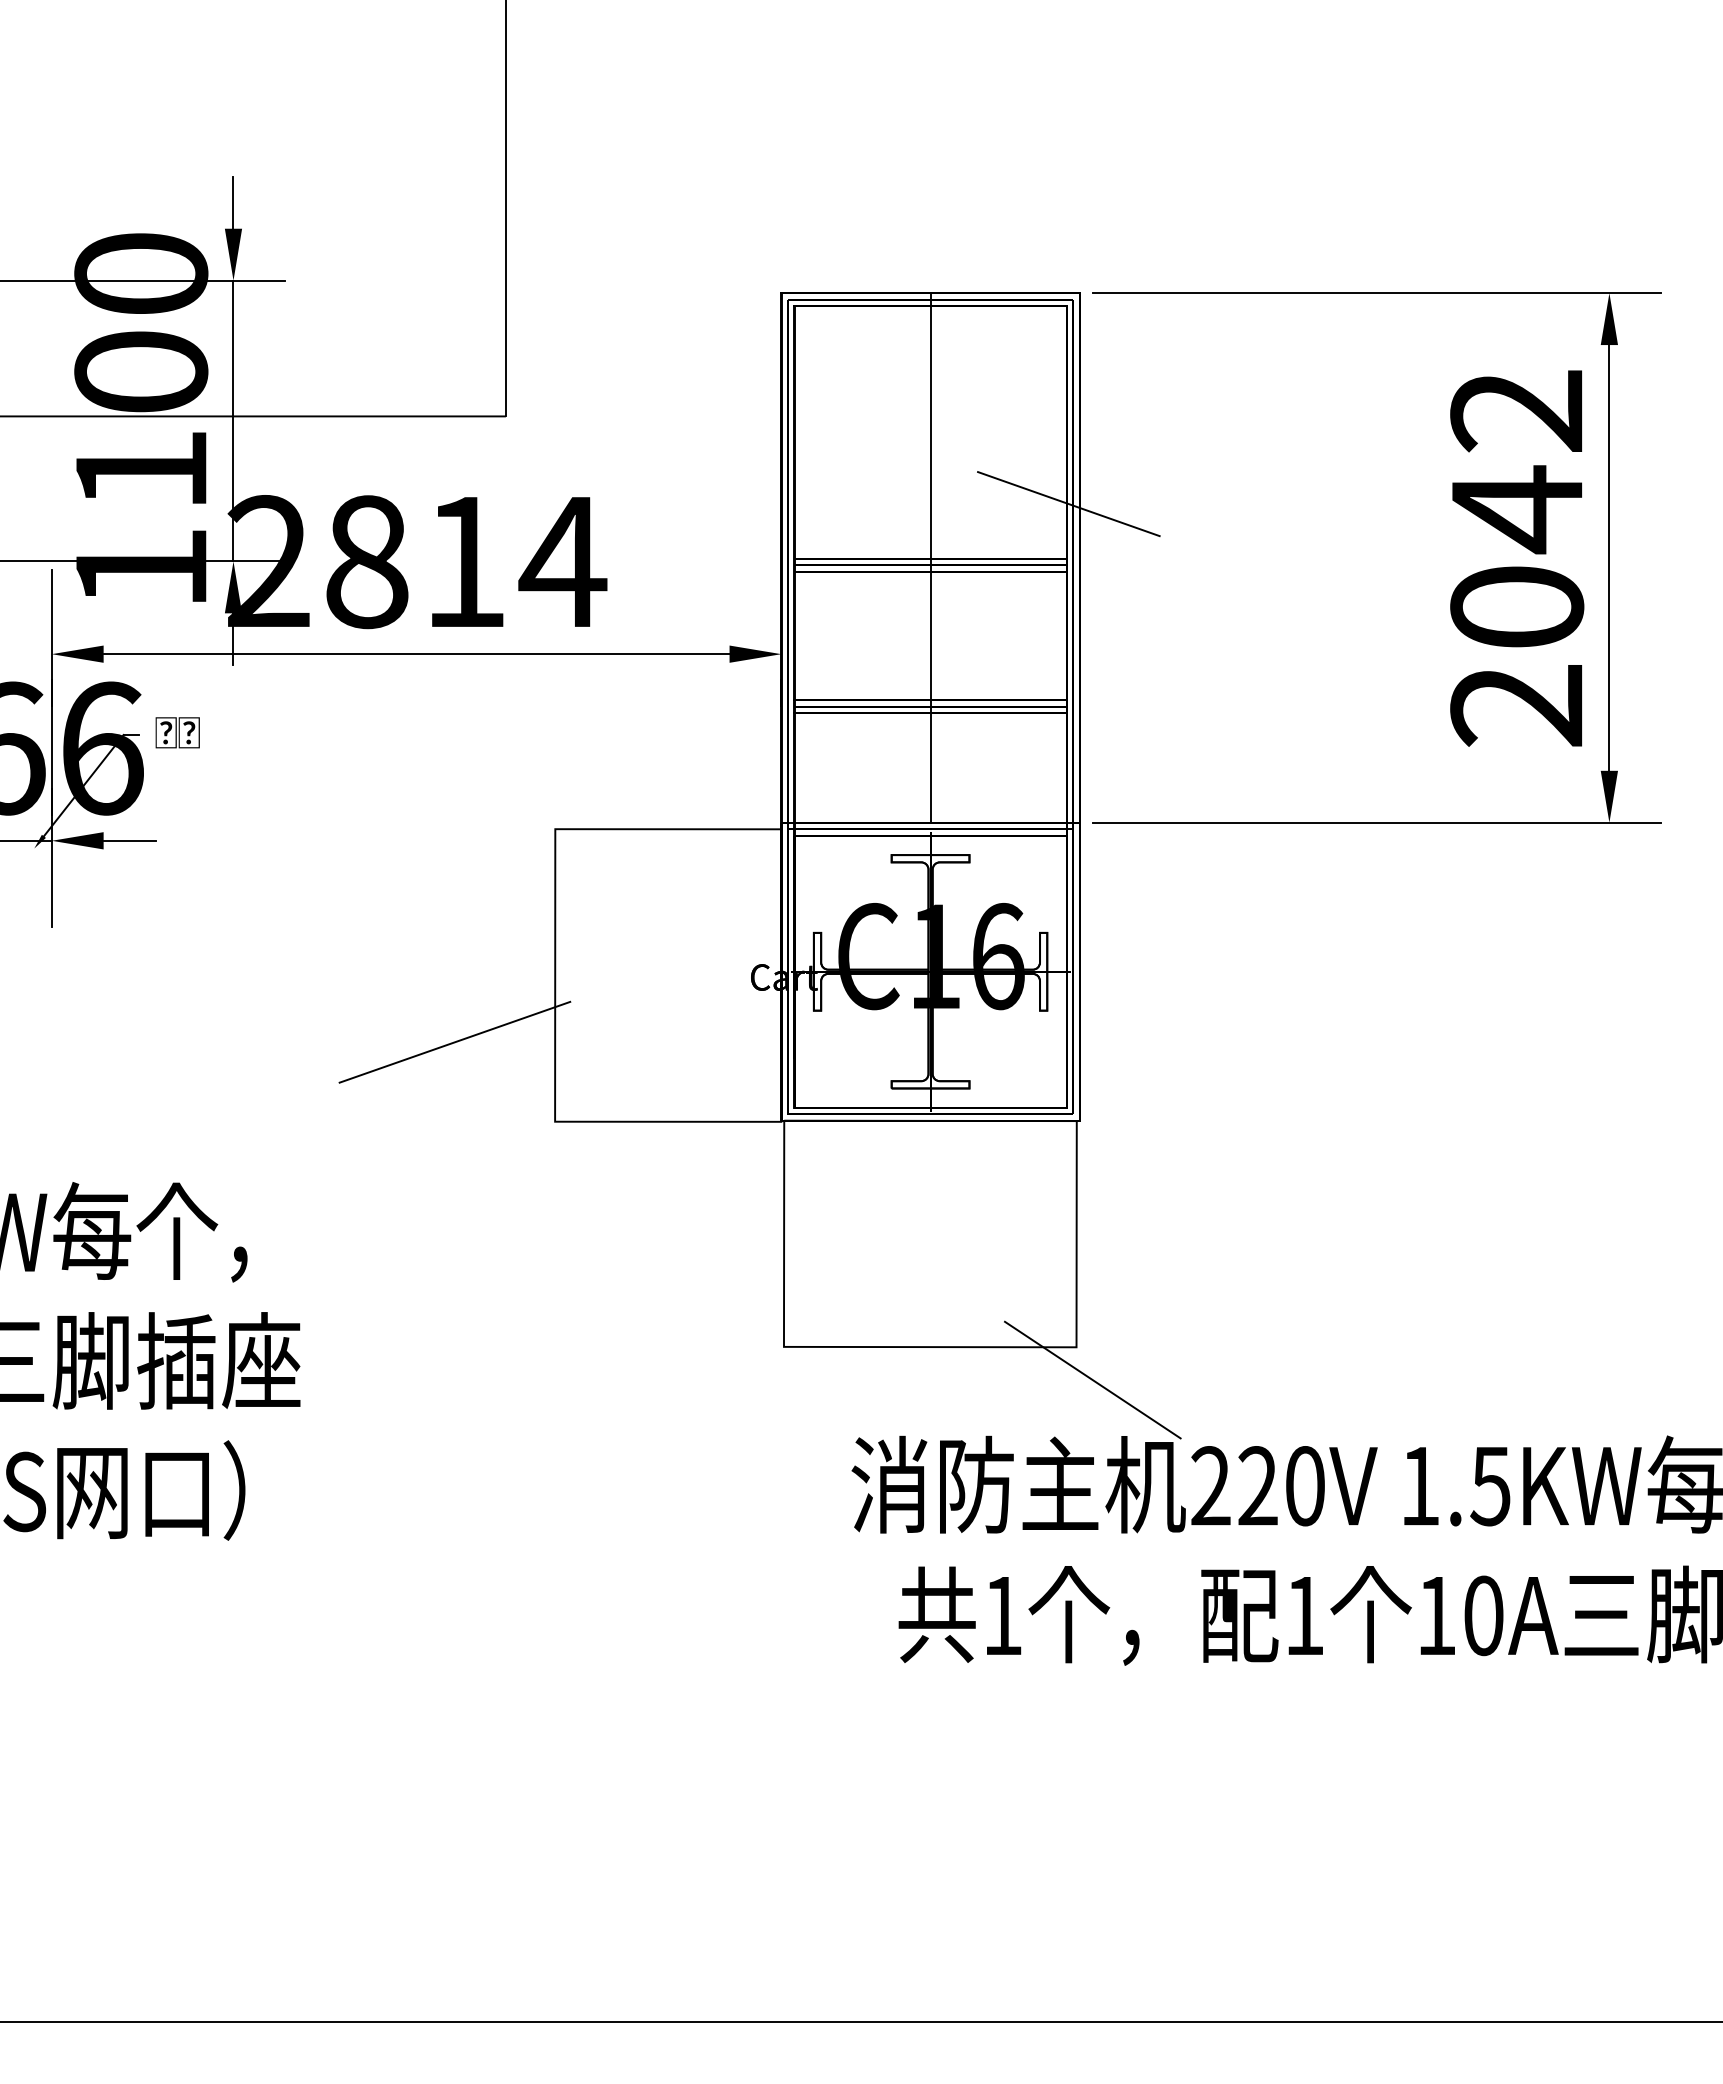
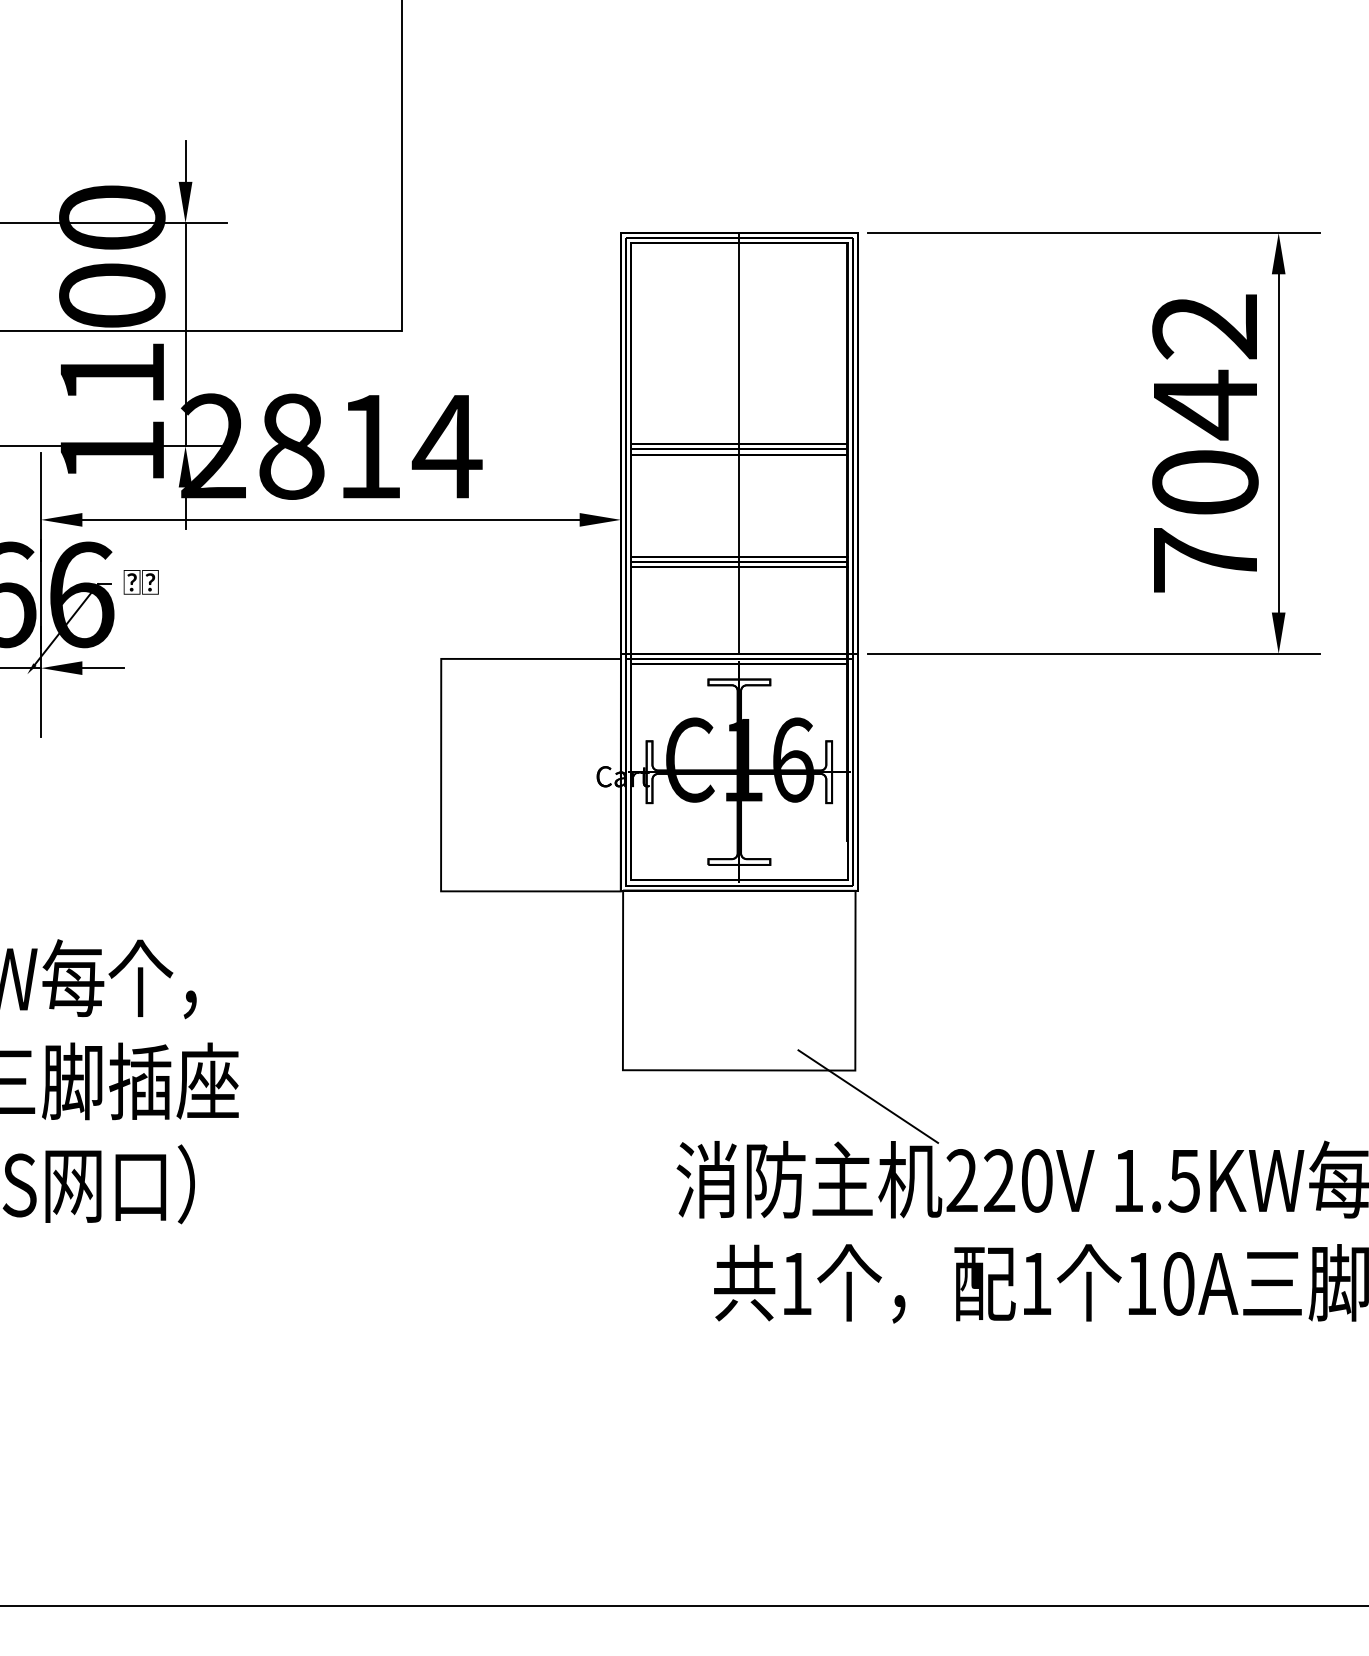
line: (1069, 503) -> (849, 400), removed
text: (1516, 705) -> (1204, 560), 2042 -> 7042
line: (454, 1042) -> (361, 828), removed

